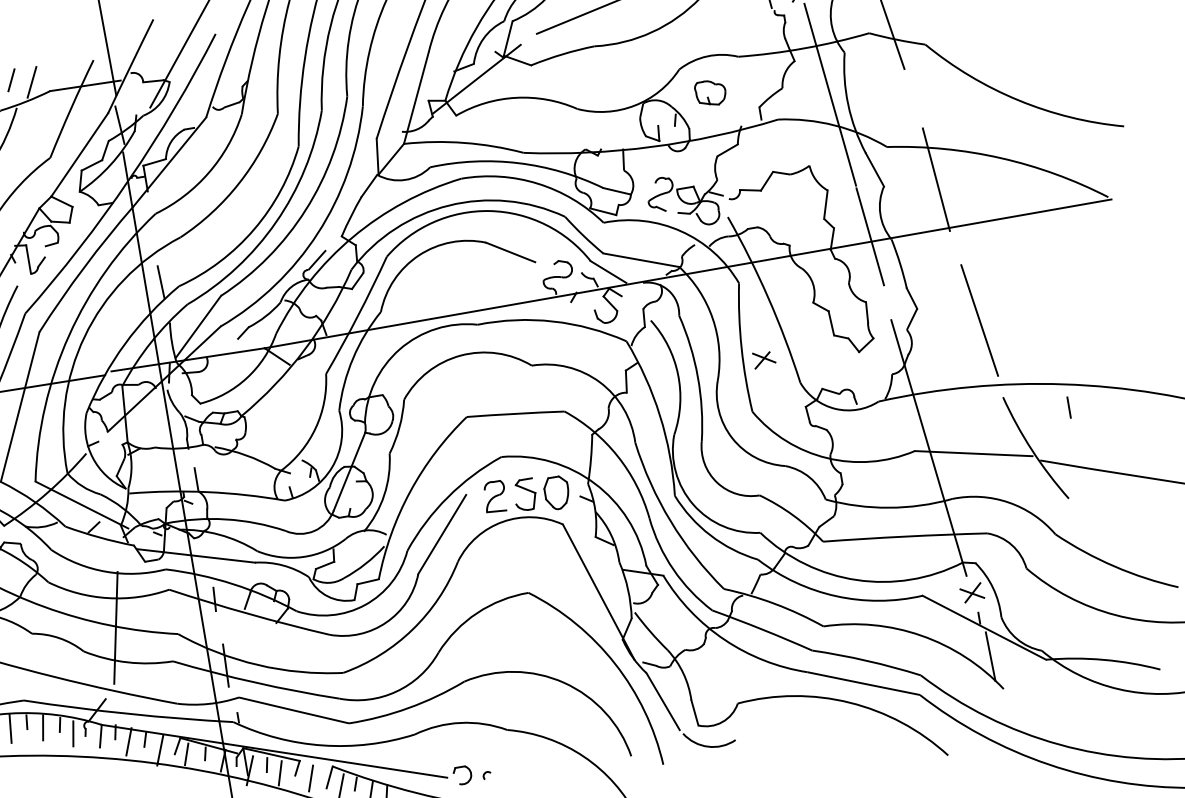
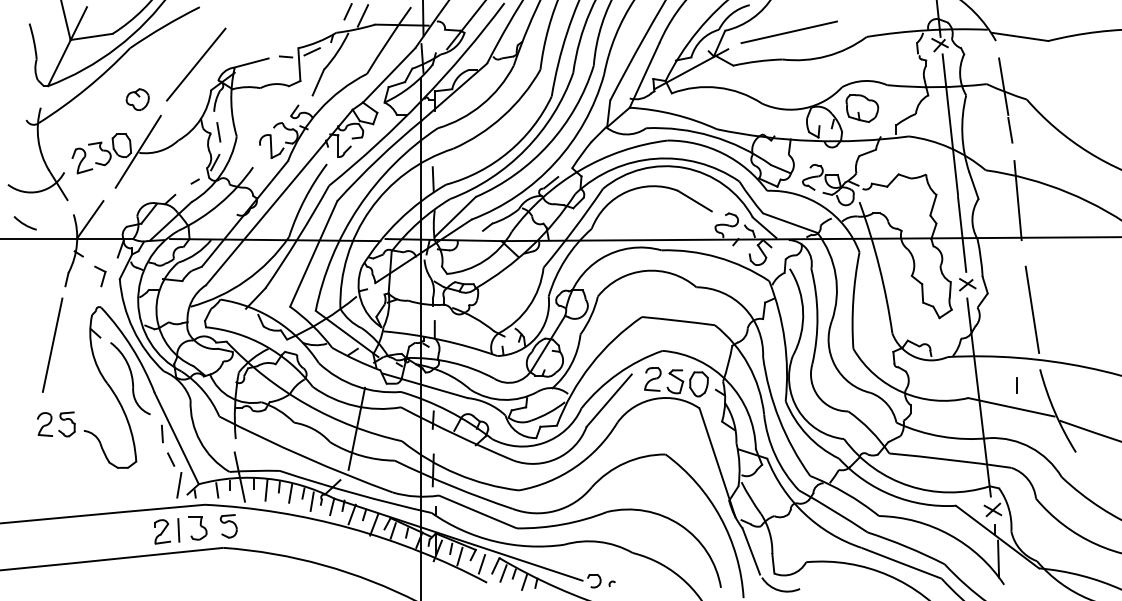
line: (910, 87) -> (1010, 129), added
part: (710, 93) -> (862, 108), size x1.43
part: (764, 359) -> (967, 284), moved
line: (1069, 407) -> (1016, 385), moved

